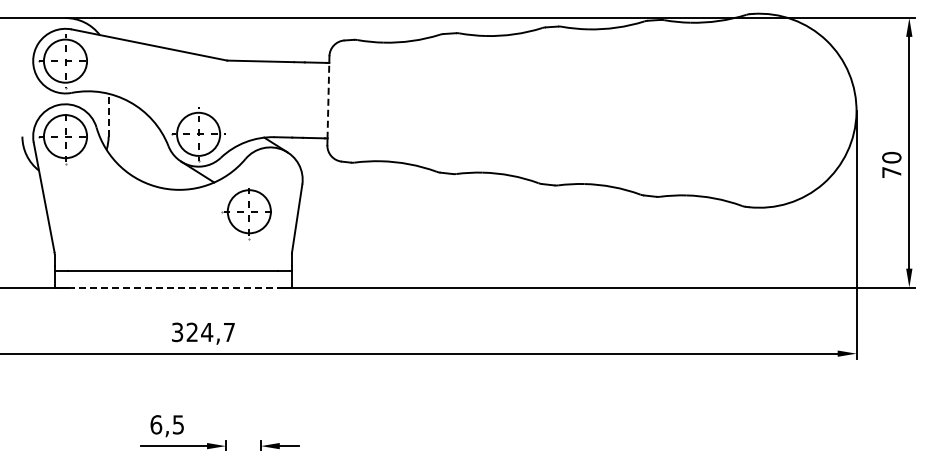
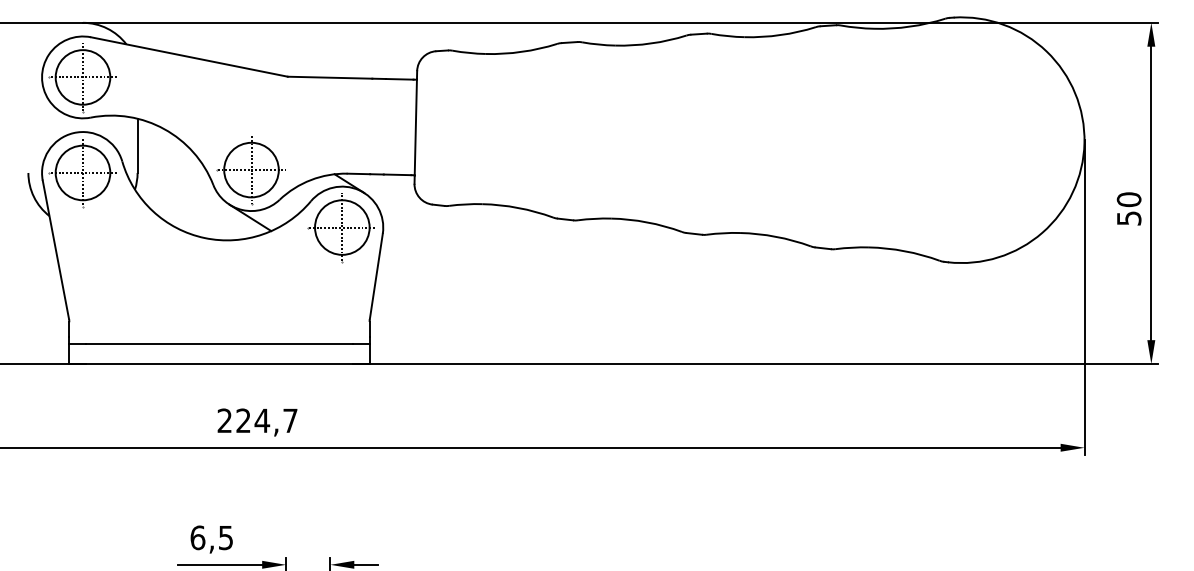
line: (328, 100) -> (415, 127), dashed -> solid
line: (108, 114) -> (137, 144), dashed -> solid
text: (891, 172) -> (1128, 218), 70 -> 50
part: (246, 214) -> (338, 231), moved
line: (173, 287) -> (219, 363), dashed -> solid
text: (177, 332) -> (224, 420), 324,7 -> 224,7

